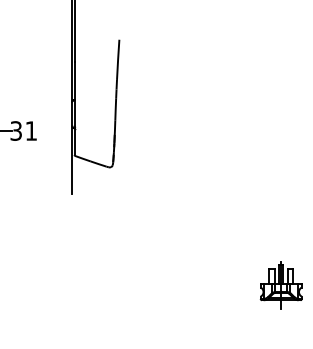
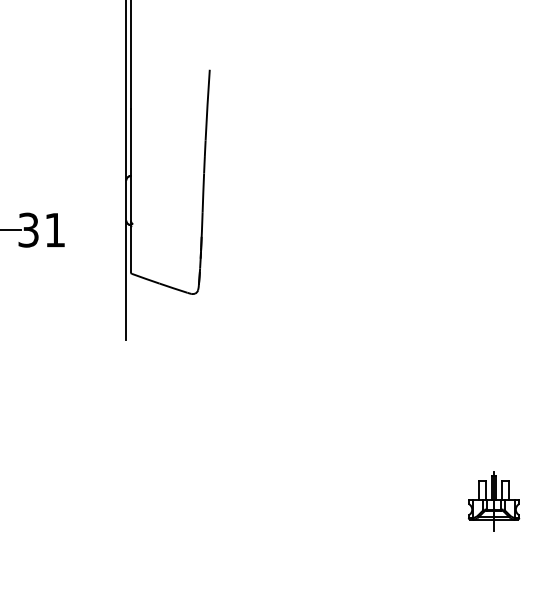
part: (280, 285) -> (492, 501), size x0.7

